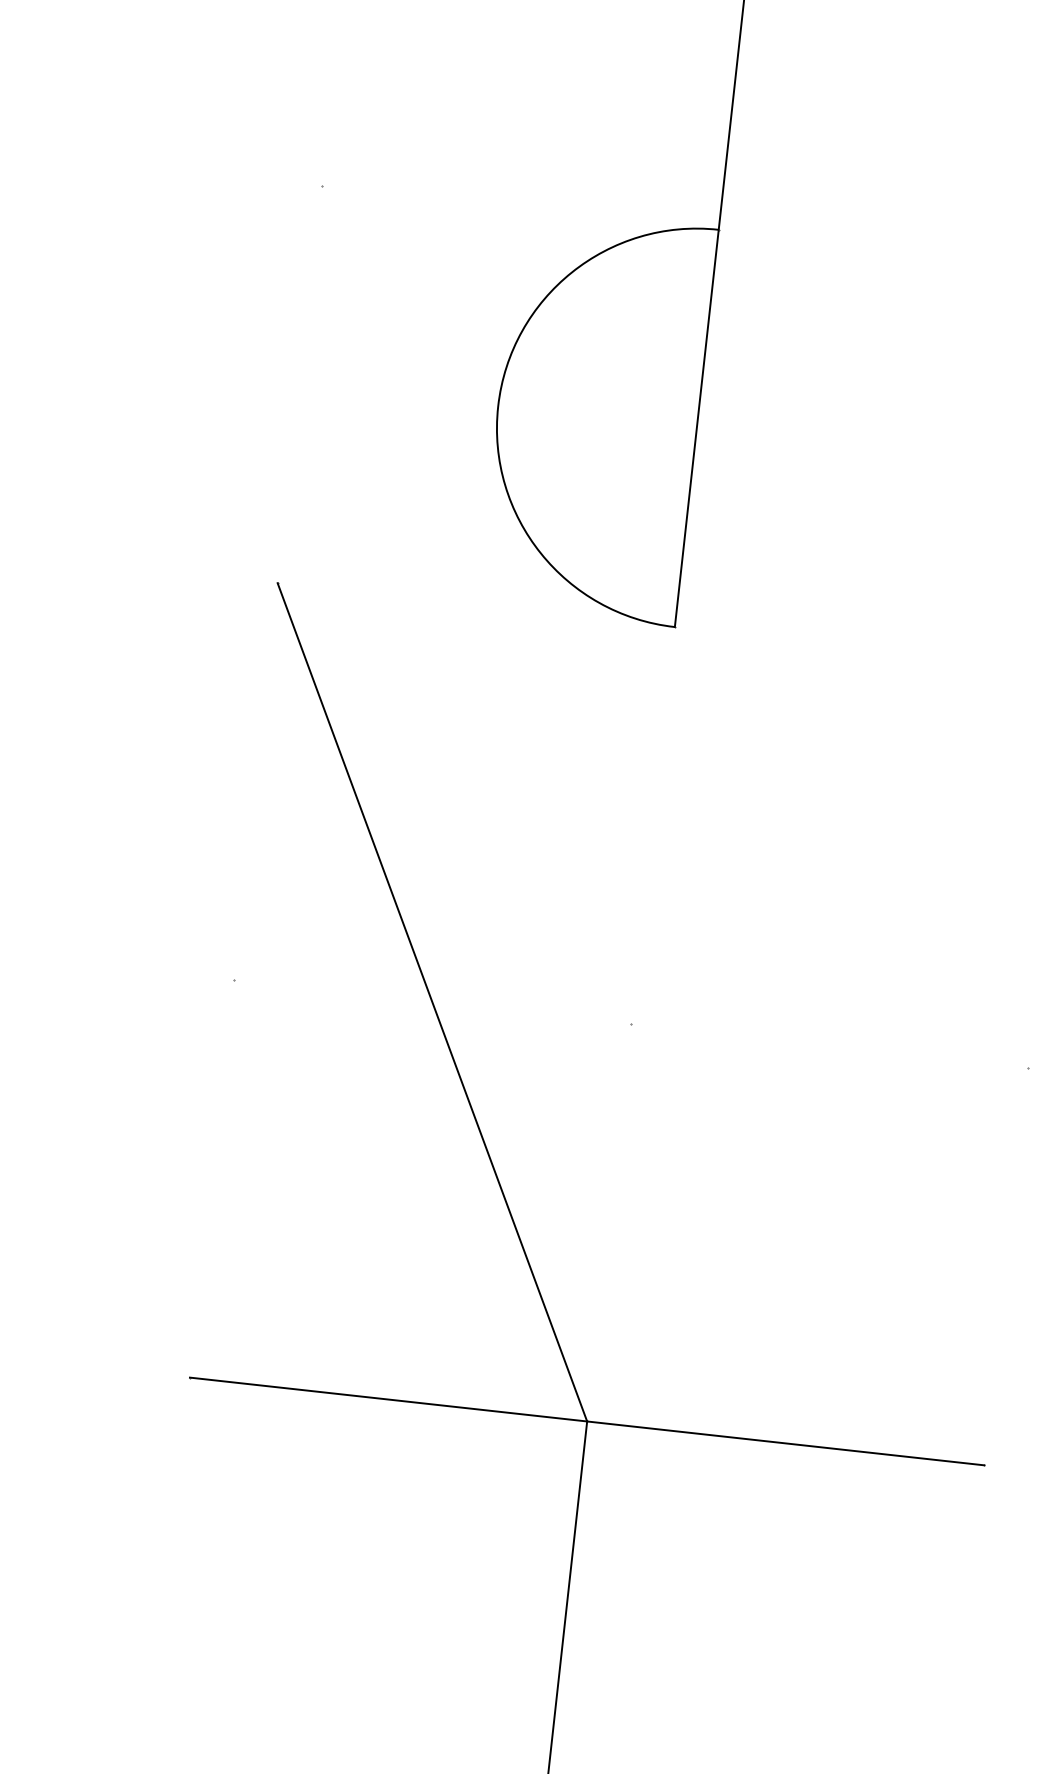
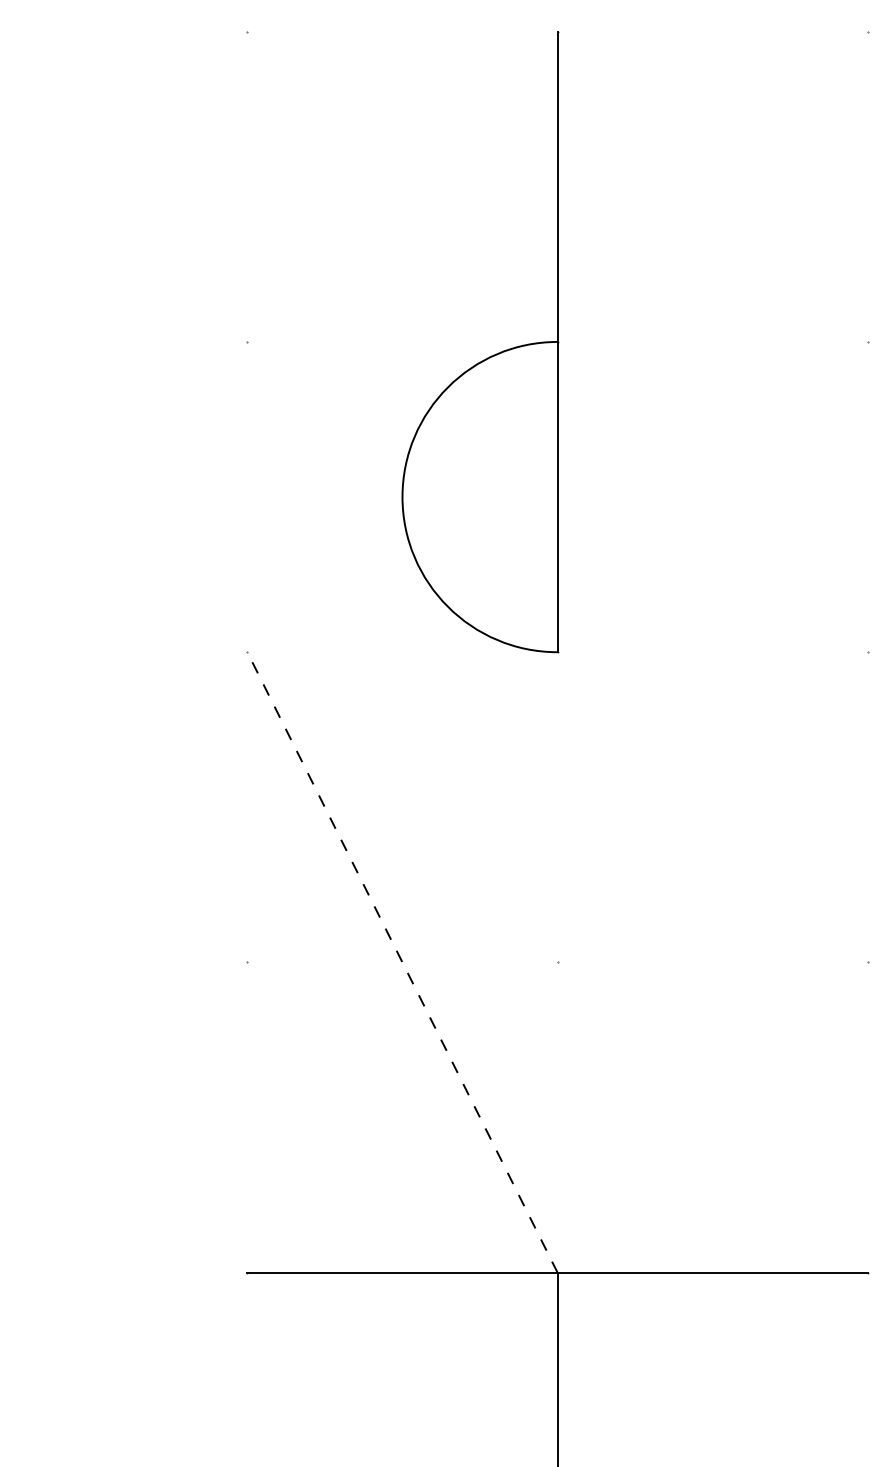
line: (432, 1002) -> (402, 962), solid -> dashed

